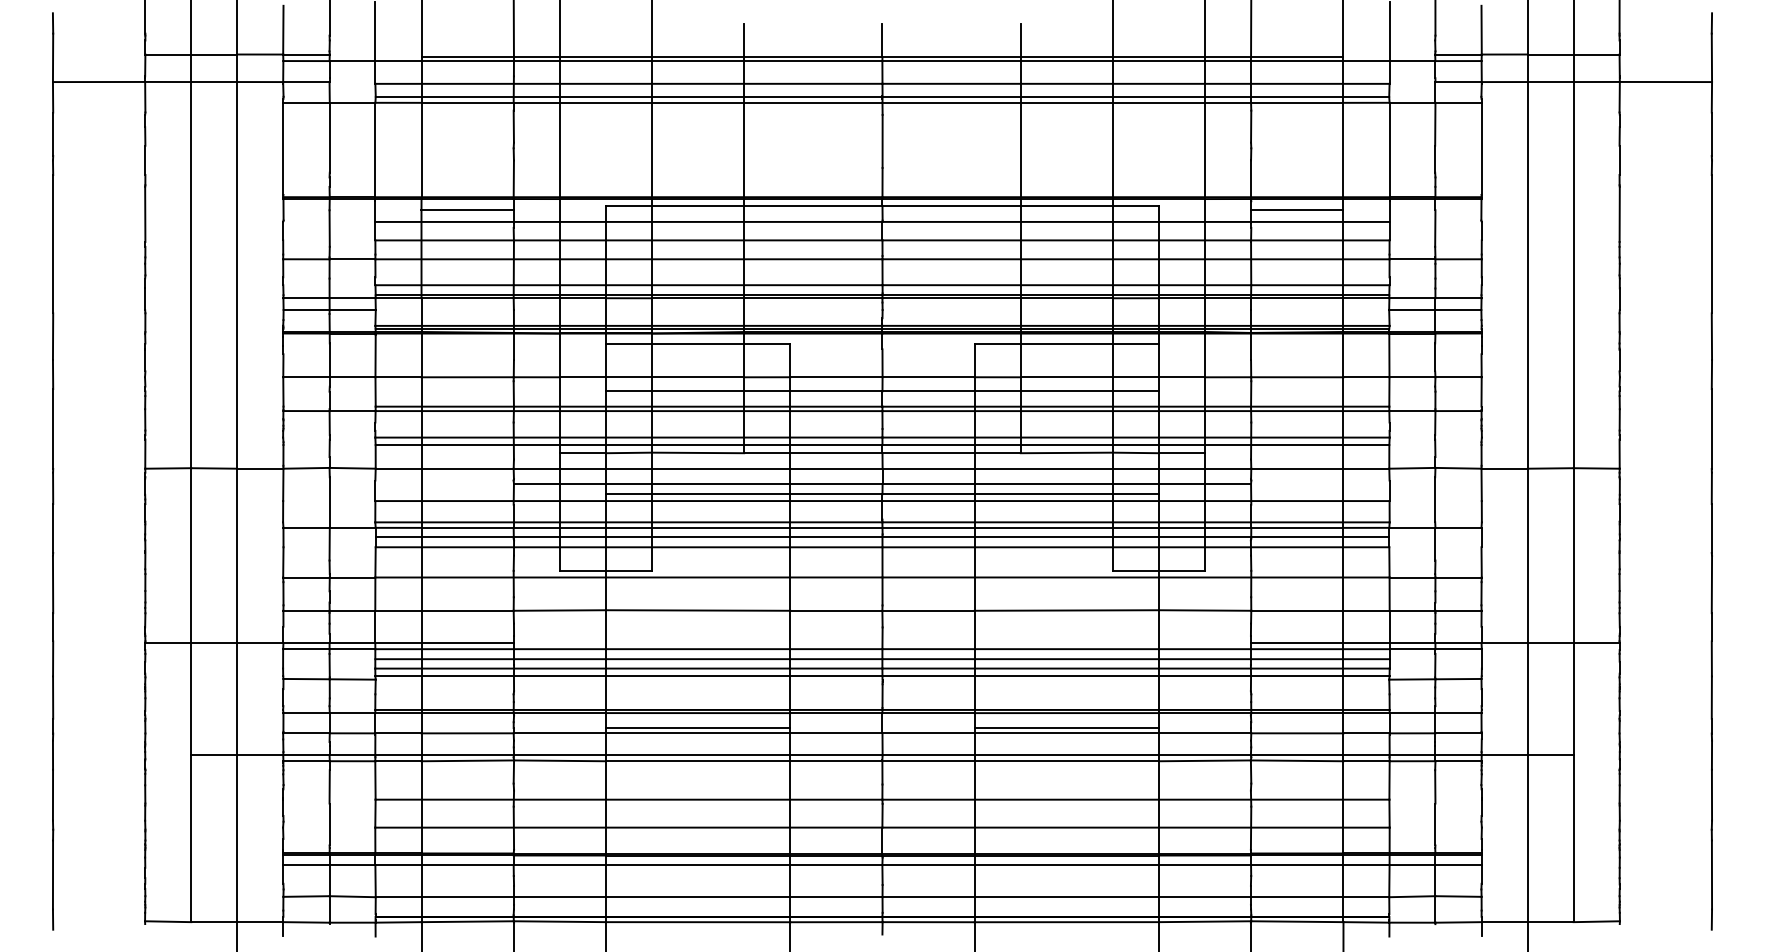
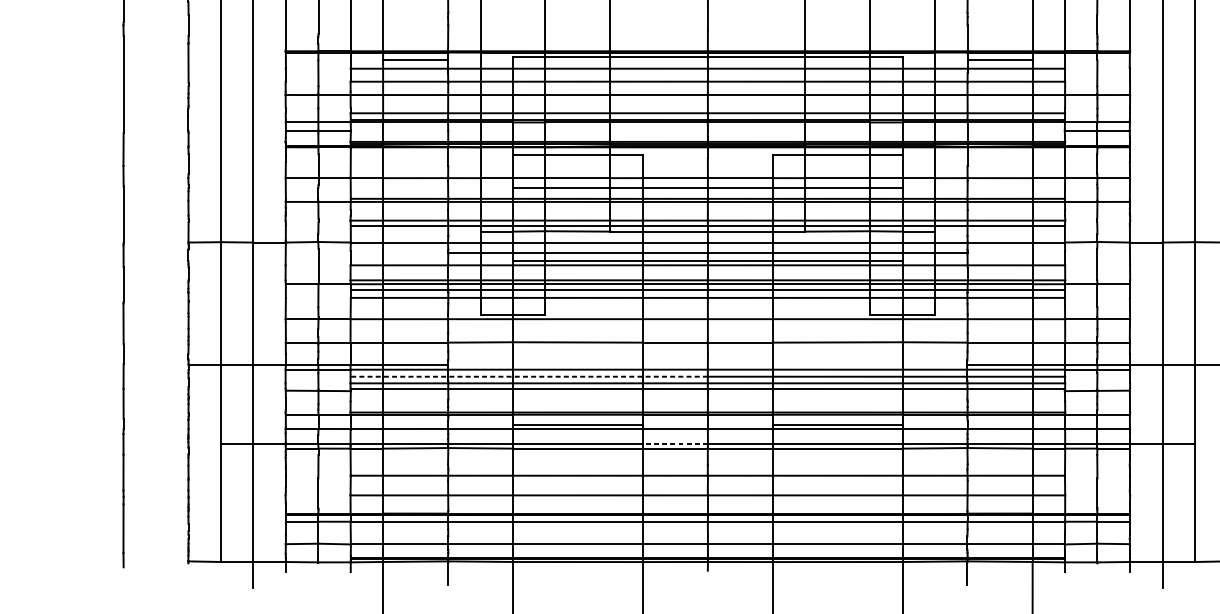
line: (628, 659) -> (528, 376), solid -> dashed
line: (835, 755) -> (674, 444), solid -> dashed

